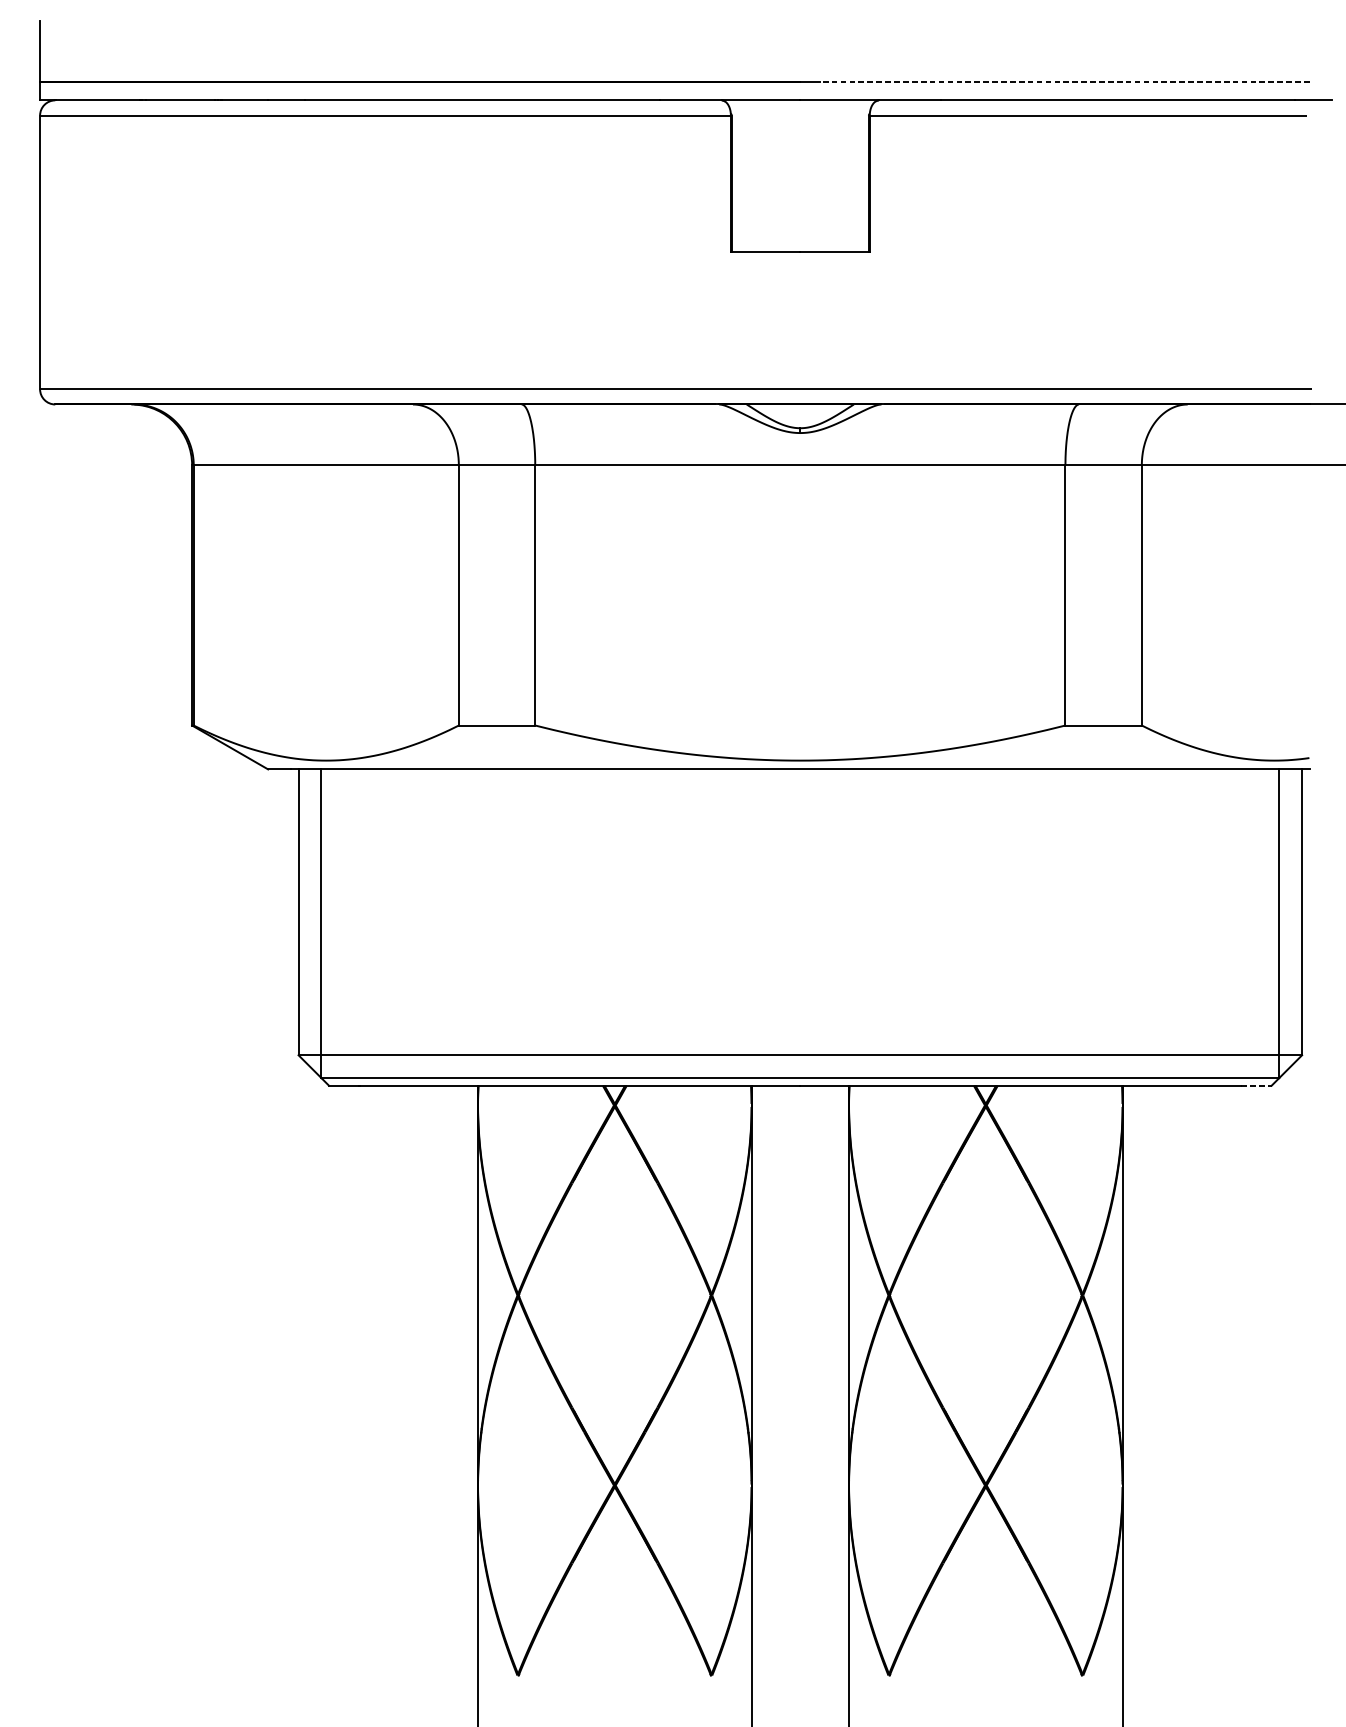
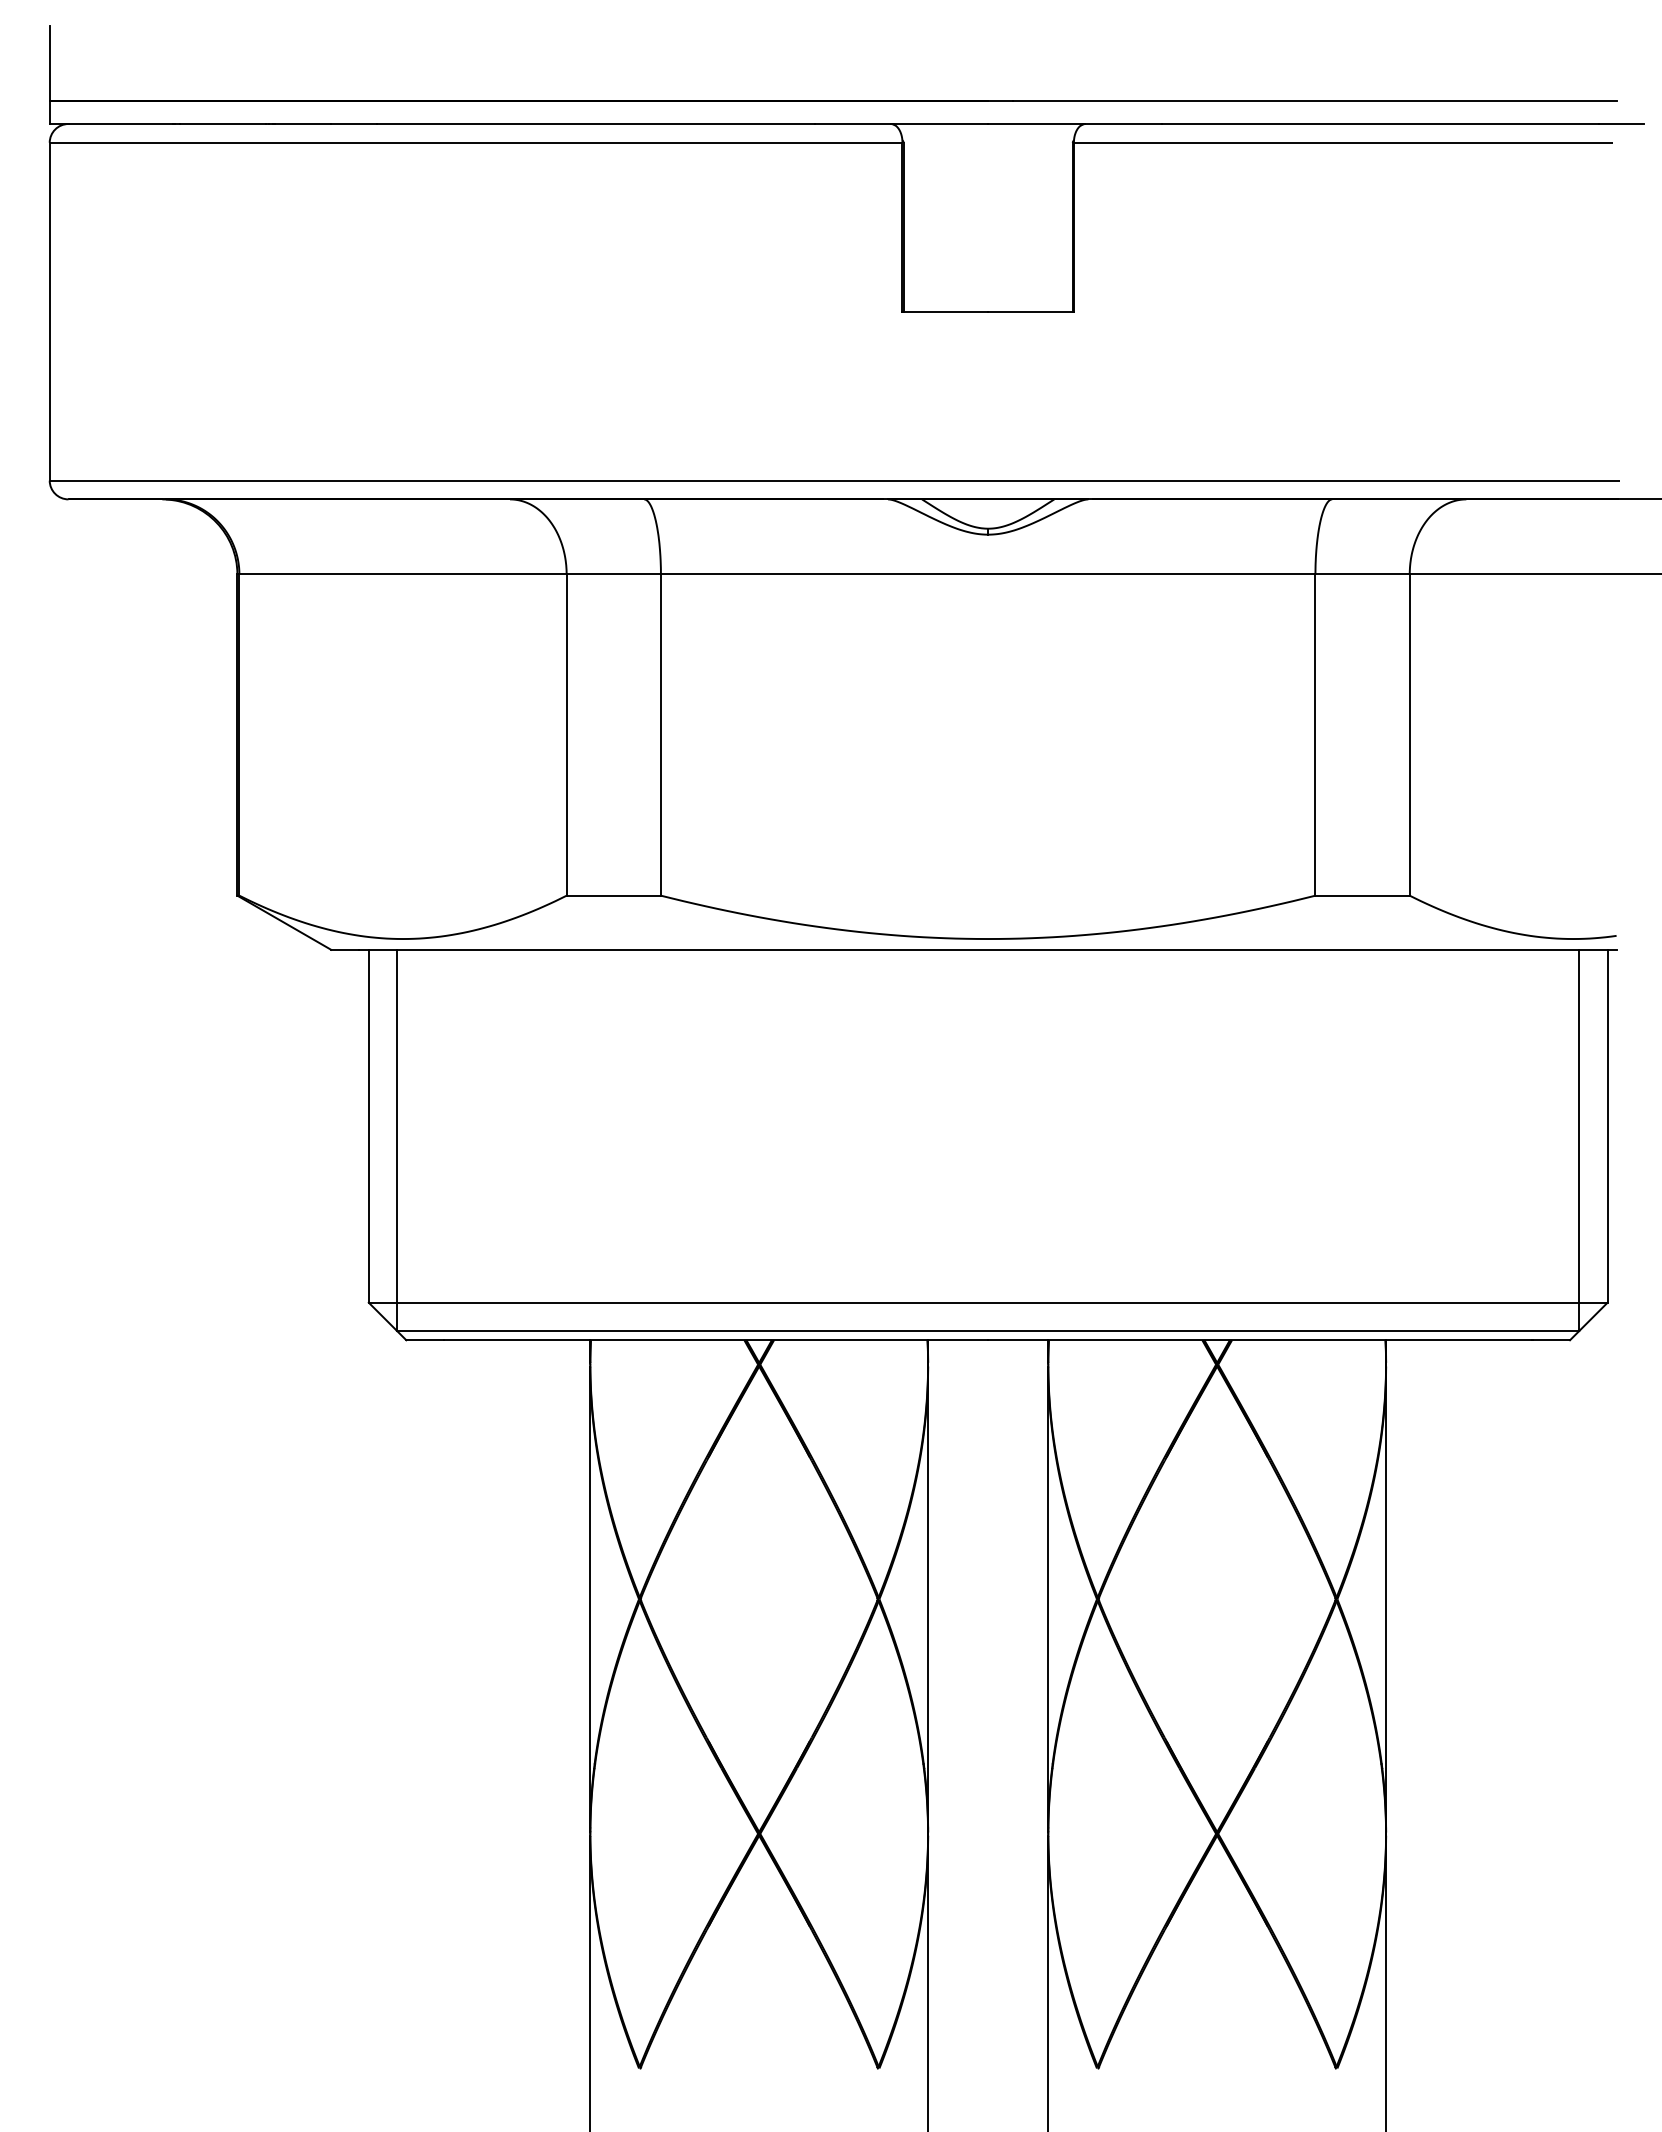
line: (1064, 82) -> (1314, 101), dashed -> solid
line: (1256, 1085) -> (1551, 1340), dashed -> solid

